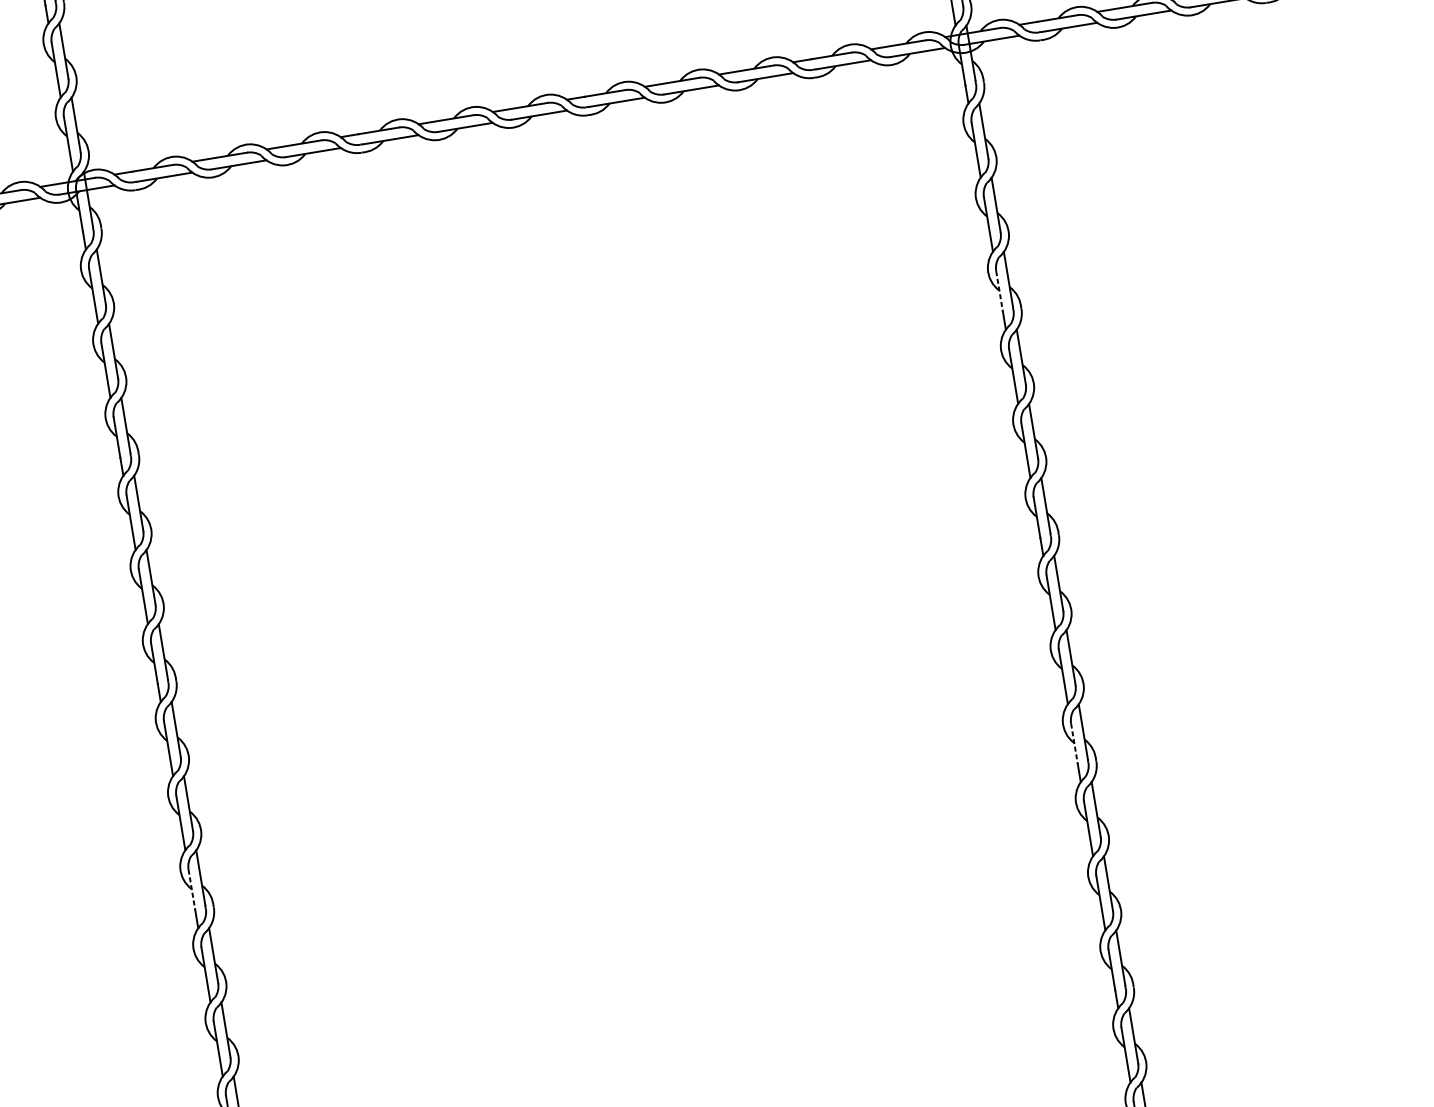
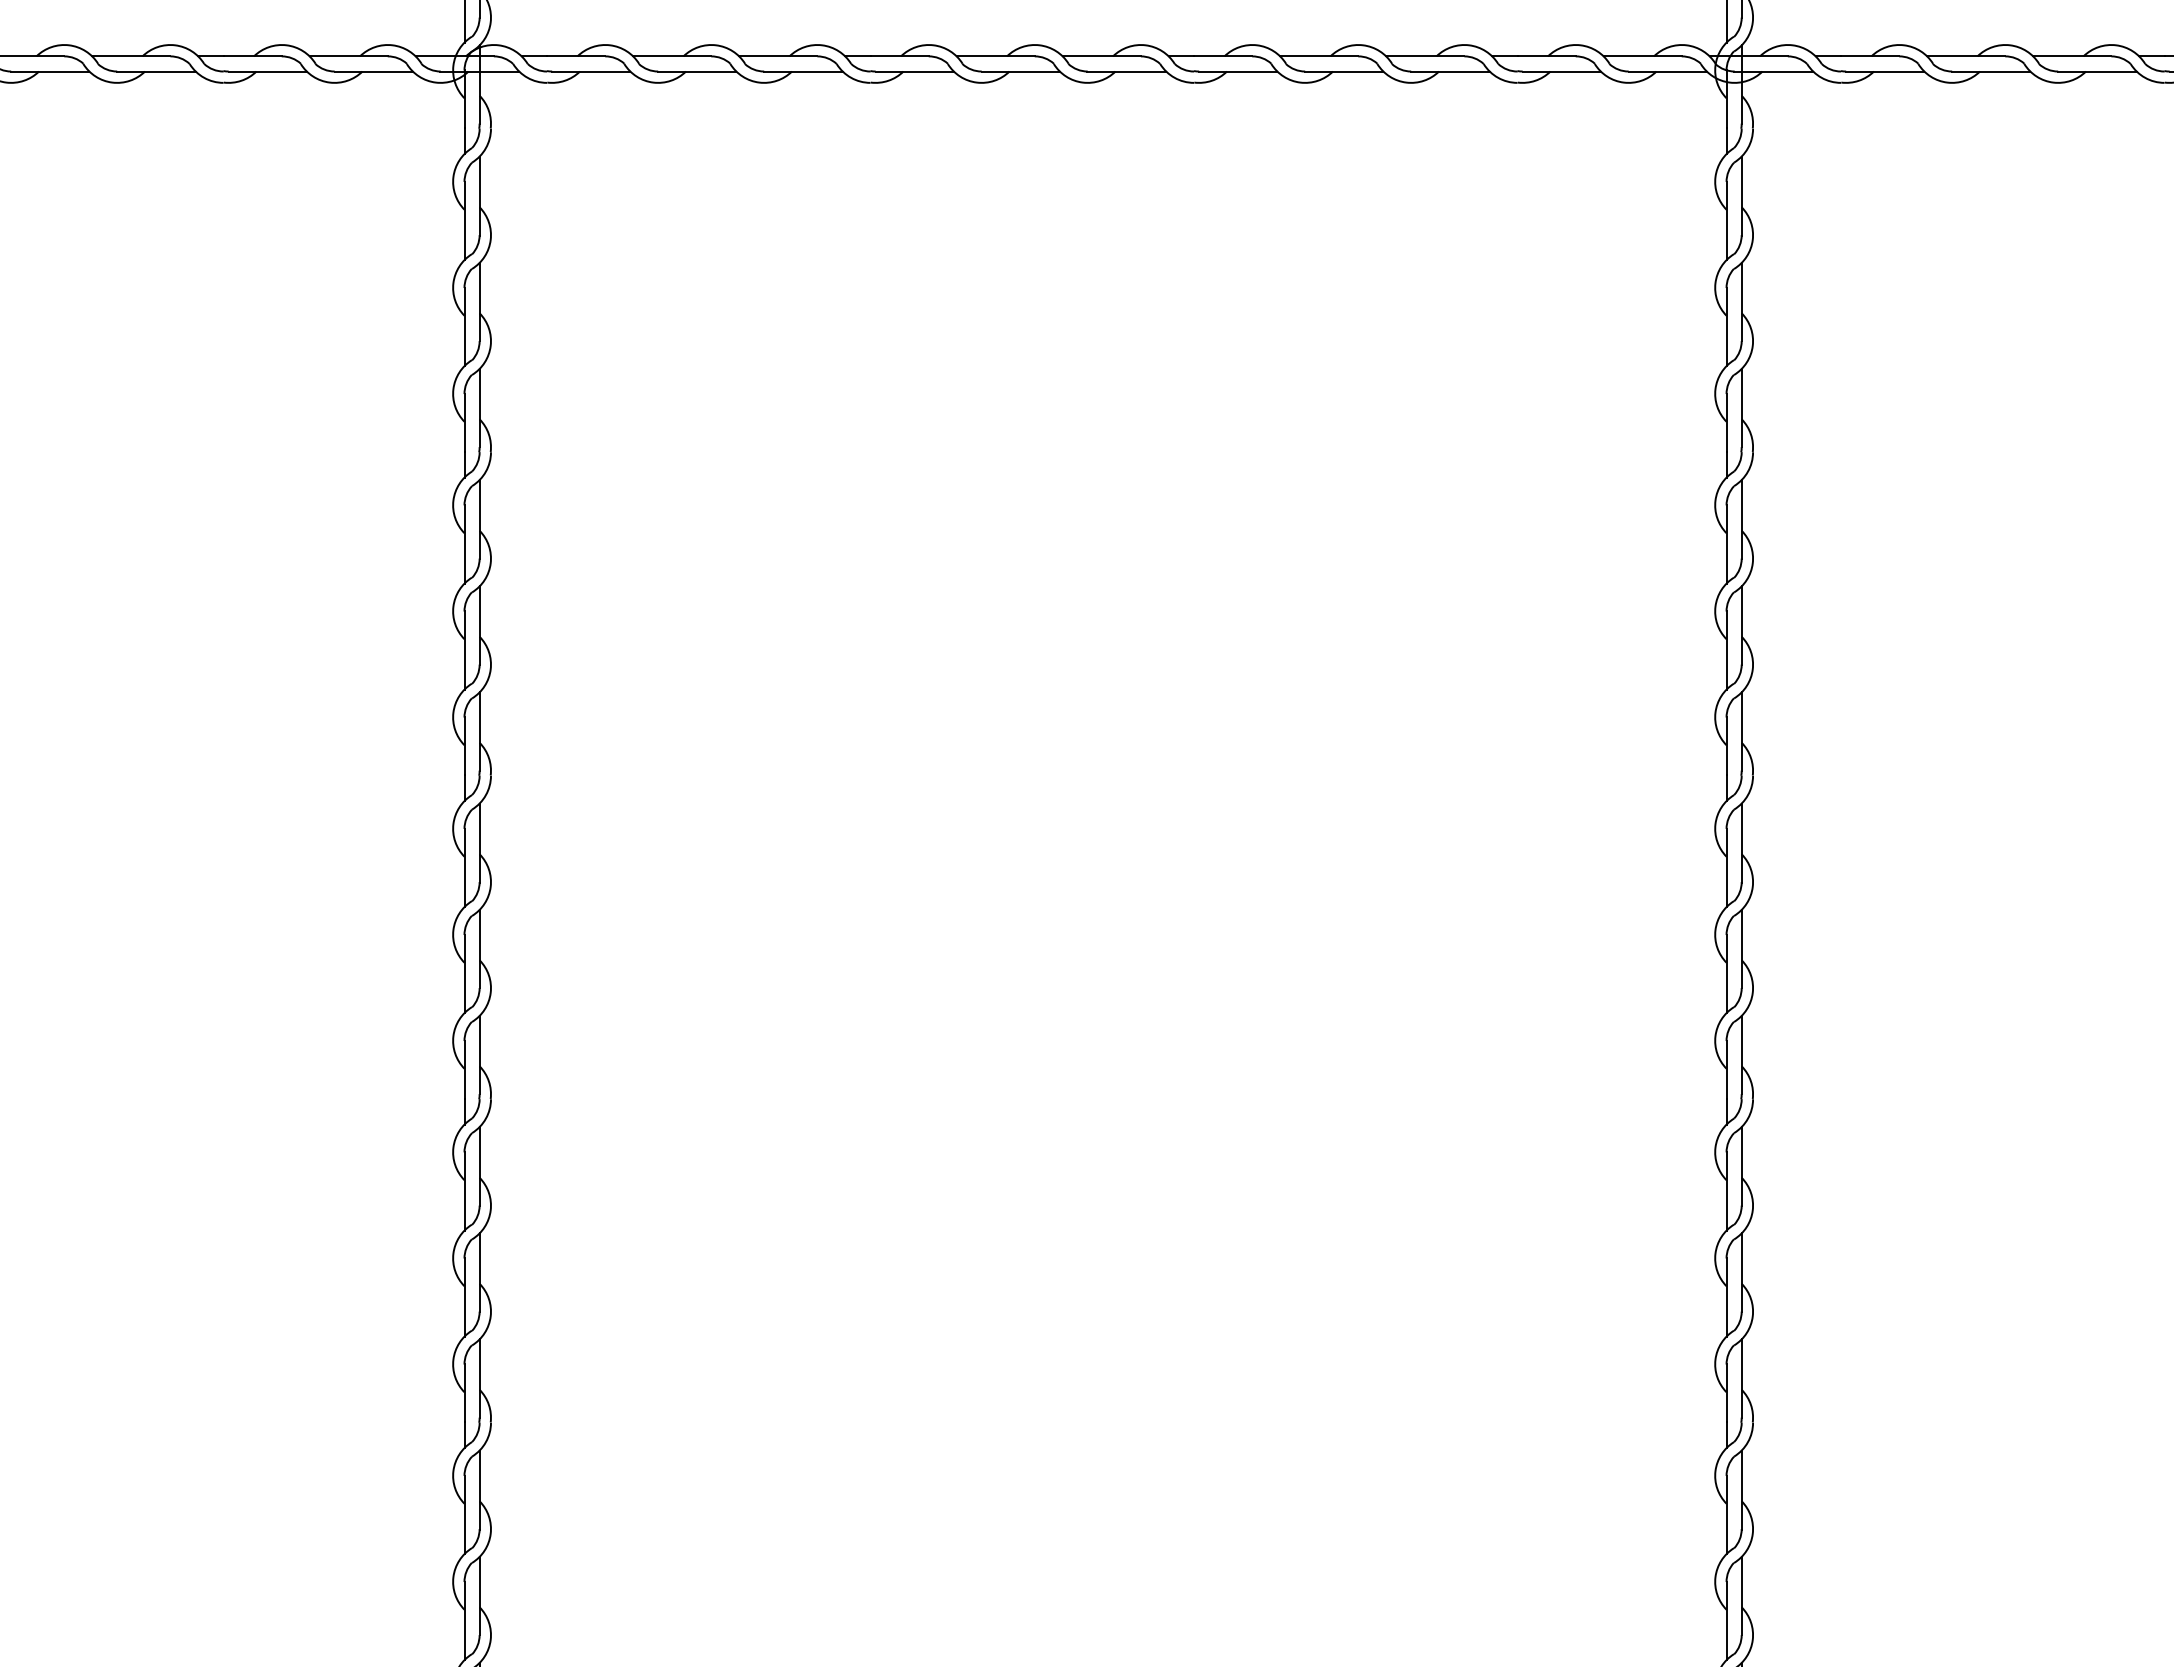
line: (999, 291) -> (1726, 423), dashed -> solid
line: (1074, 744) -> (1726, 1070), dashed -> solid
line: (191, 890) -> (464, 1070), dashed -> solid

